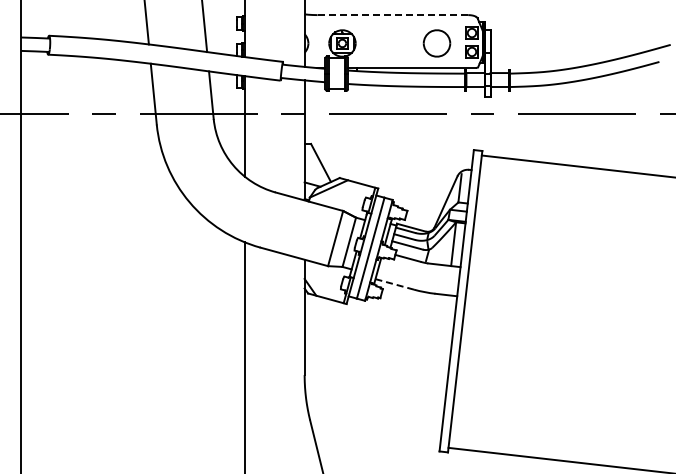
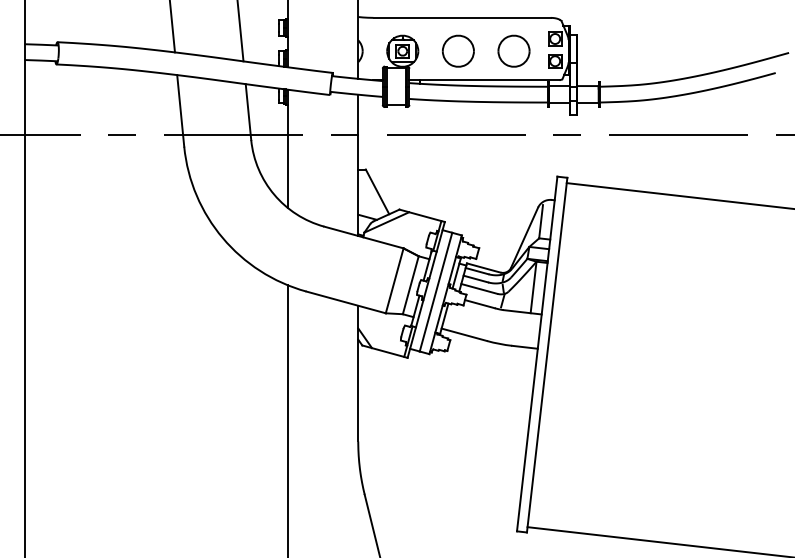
line: (393, 15) -> (462, 18), dashed -> solid
part: (389, 43) -> (458, 51), added
line: (394, 284) -> (463, 334), dashed -> solid

